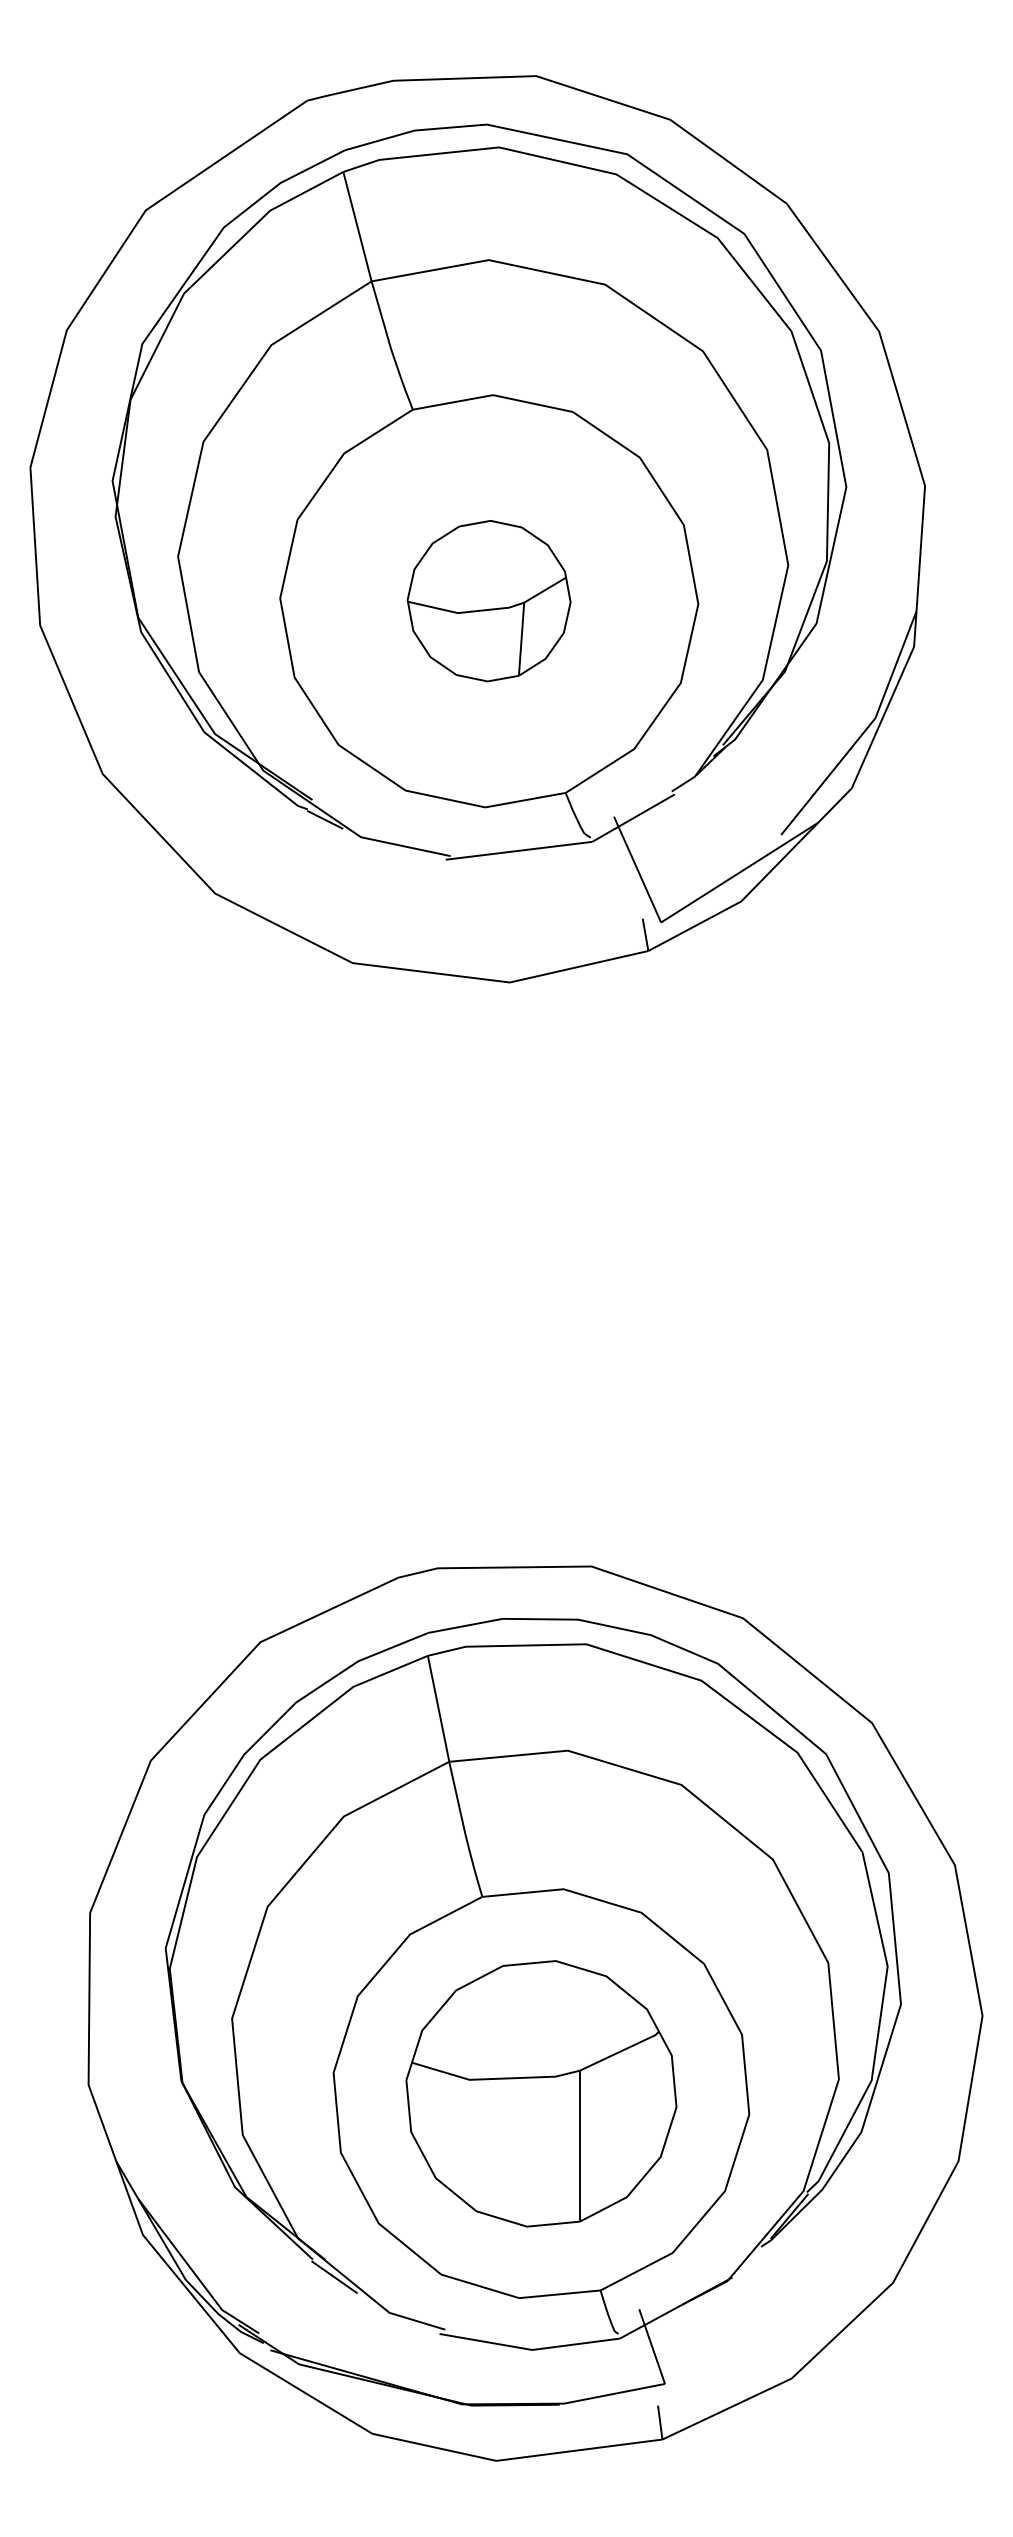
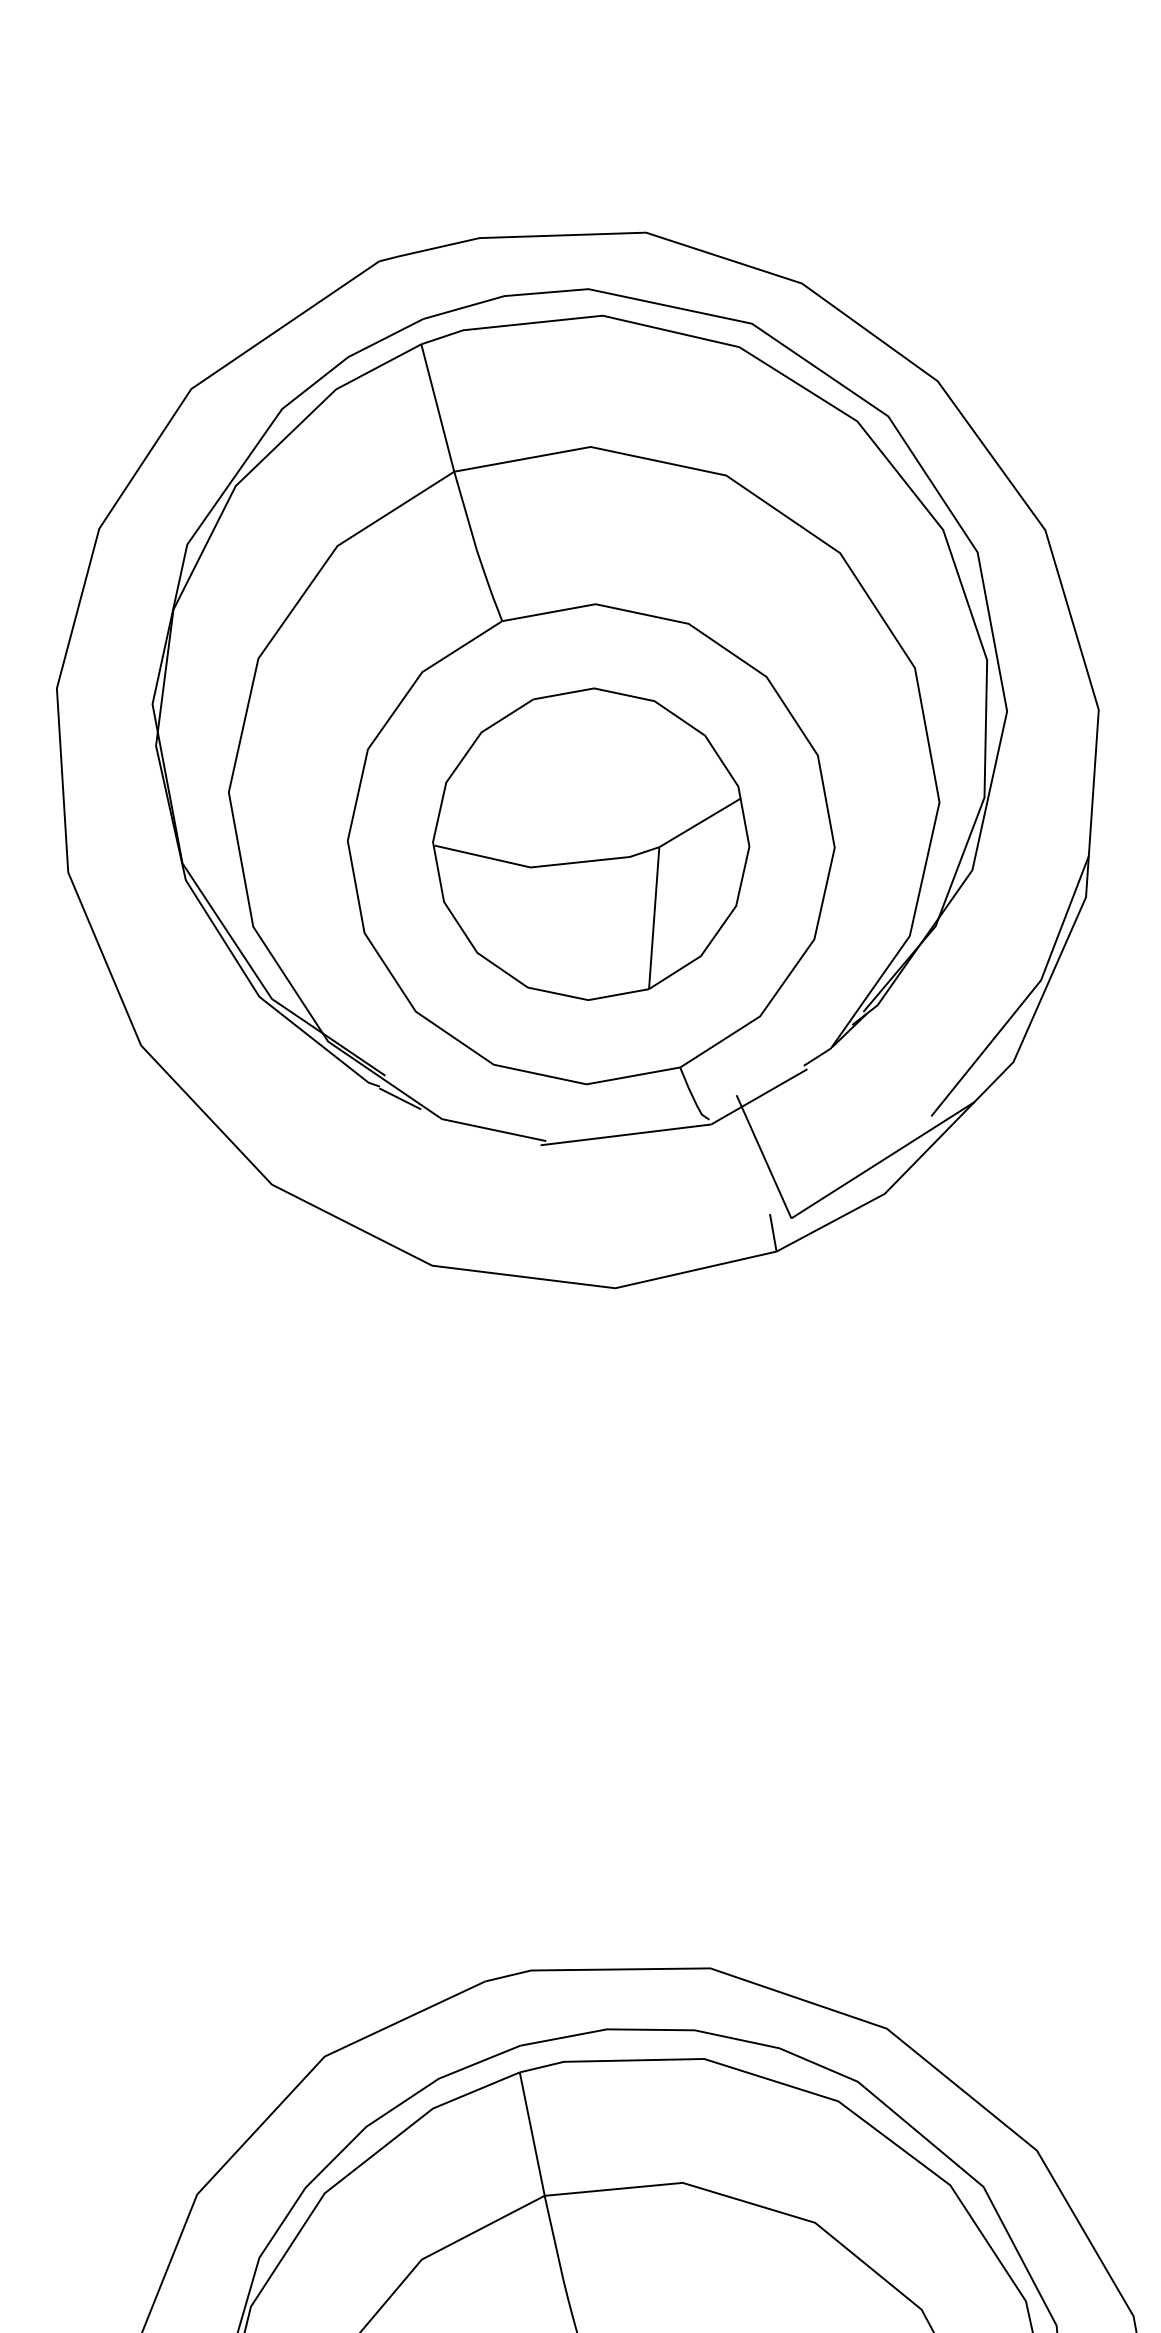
part: (488, 600) -> (590, 843), size x1.67

